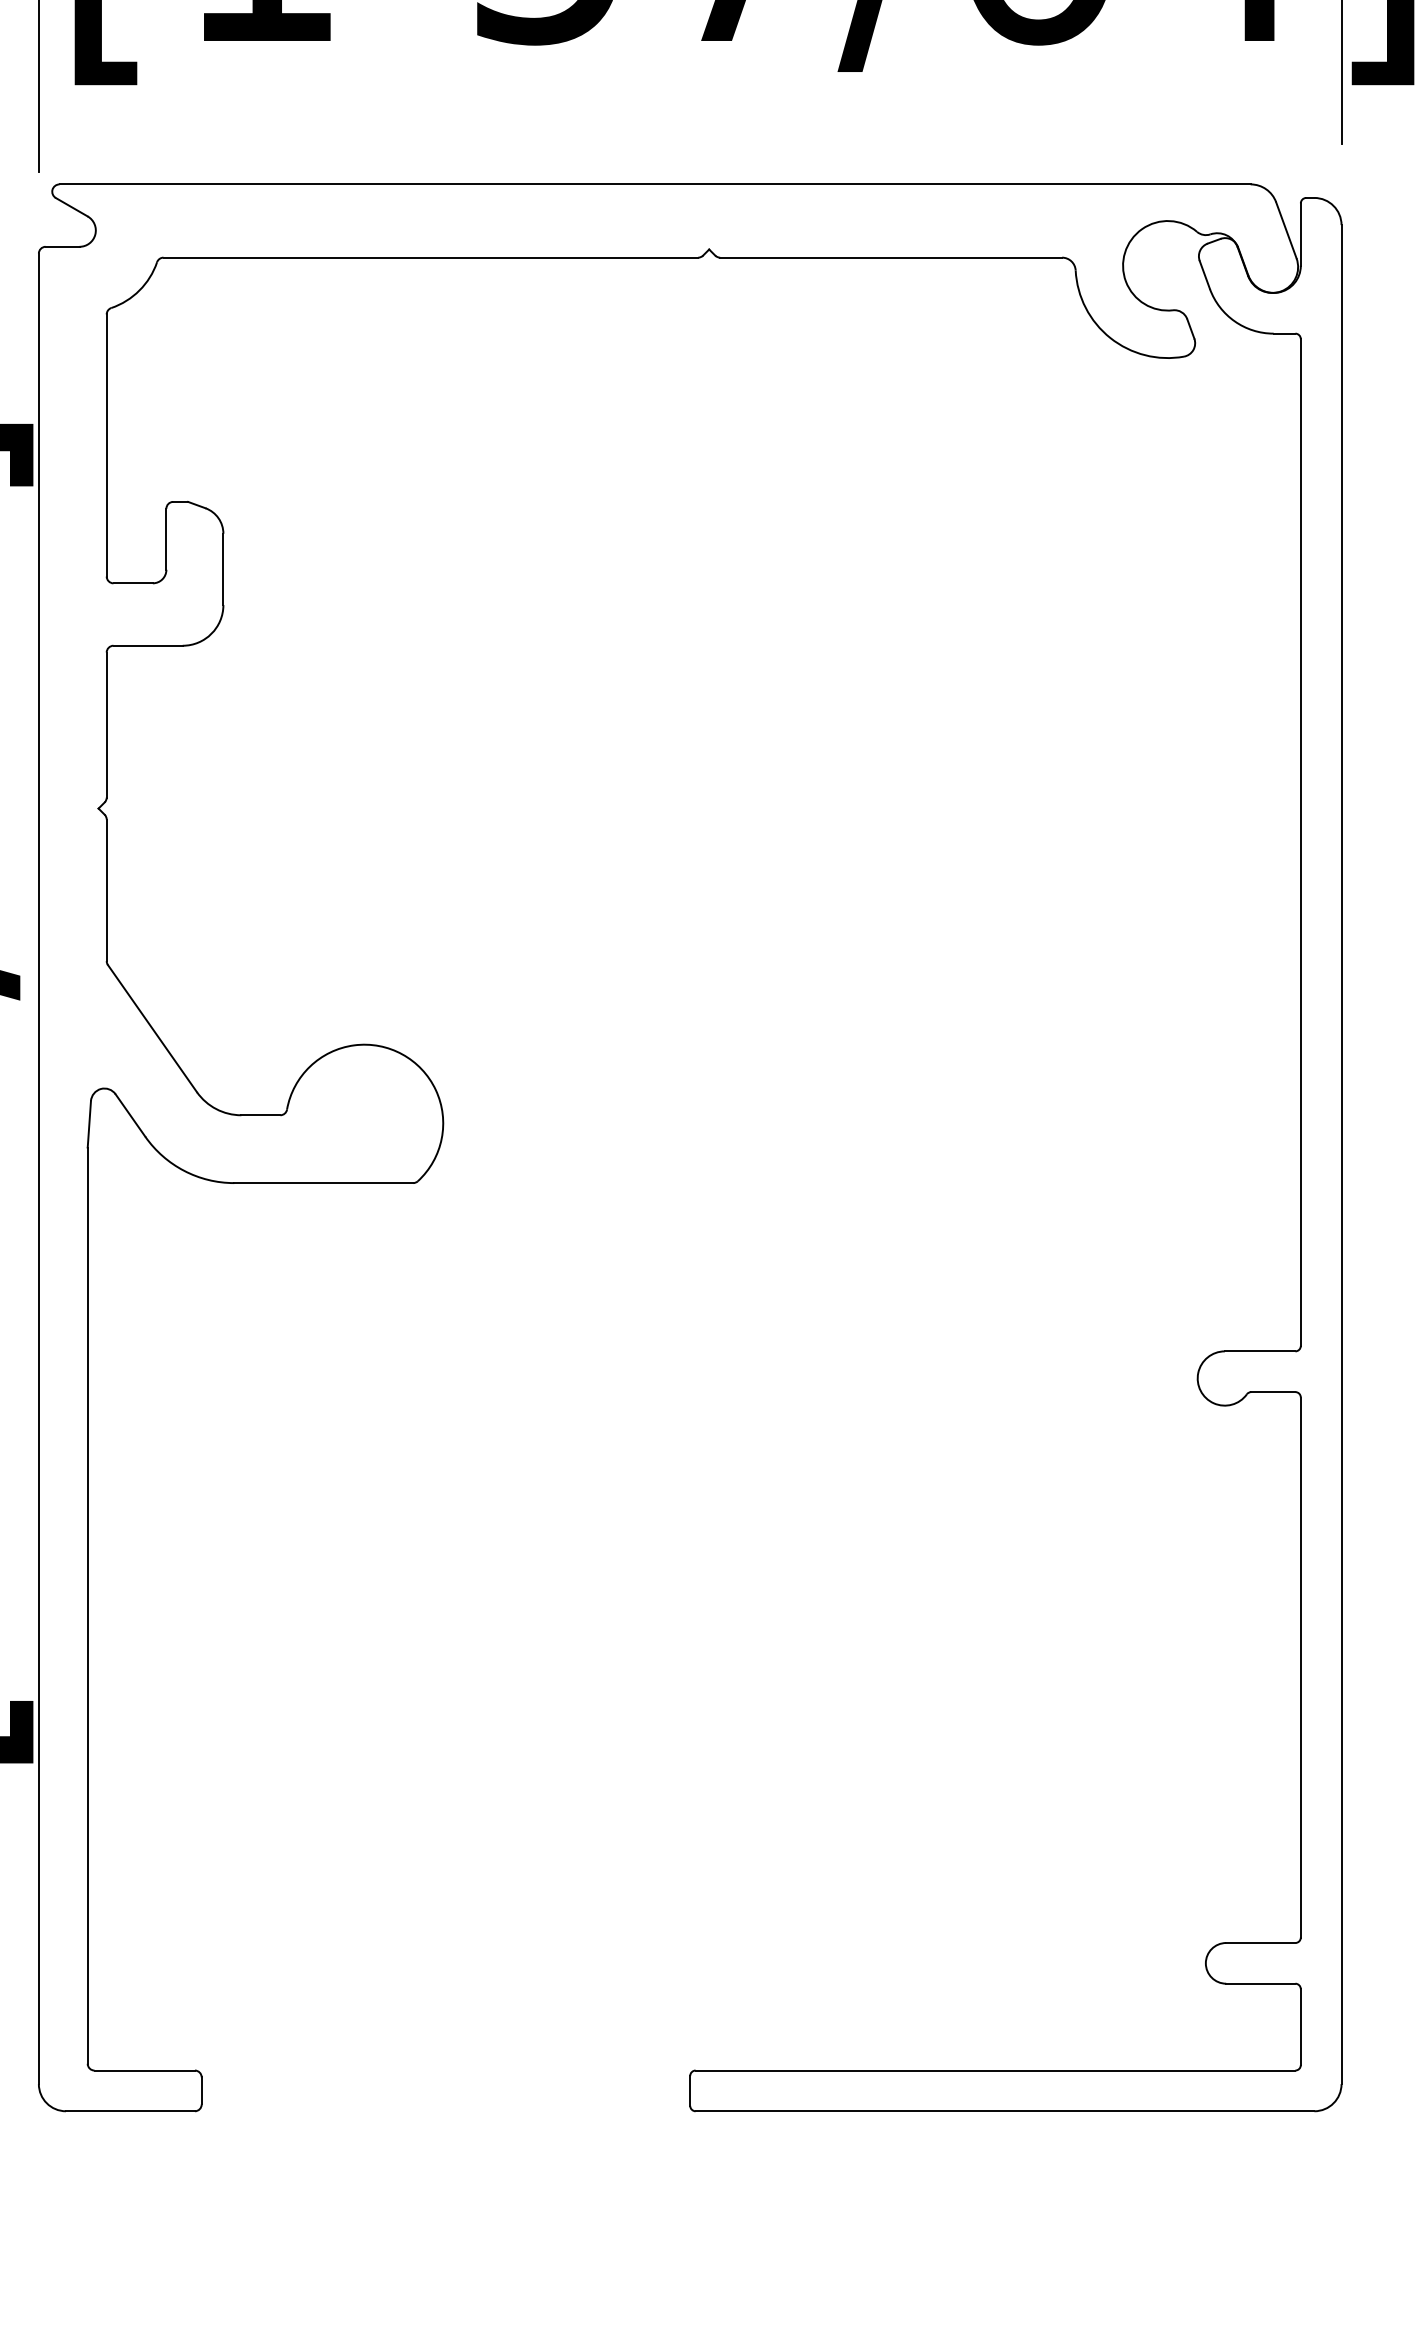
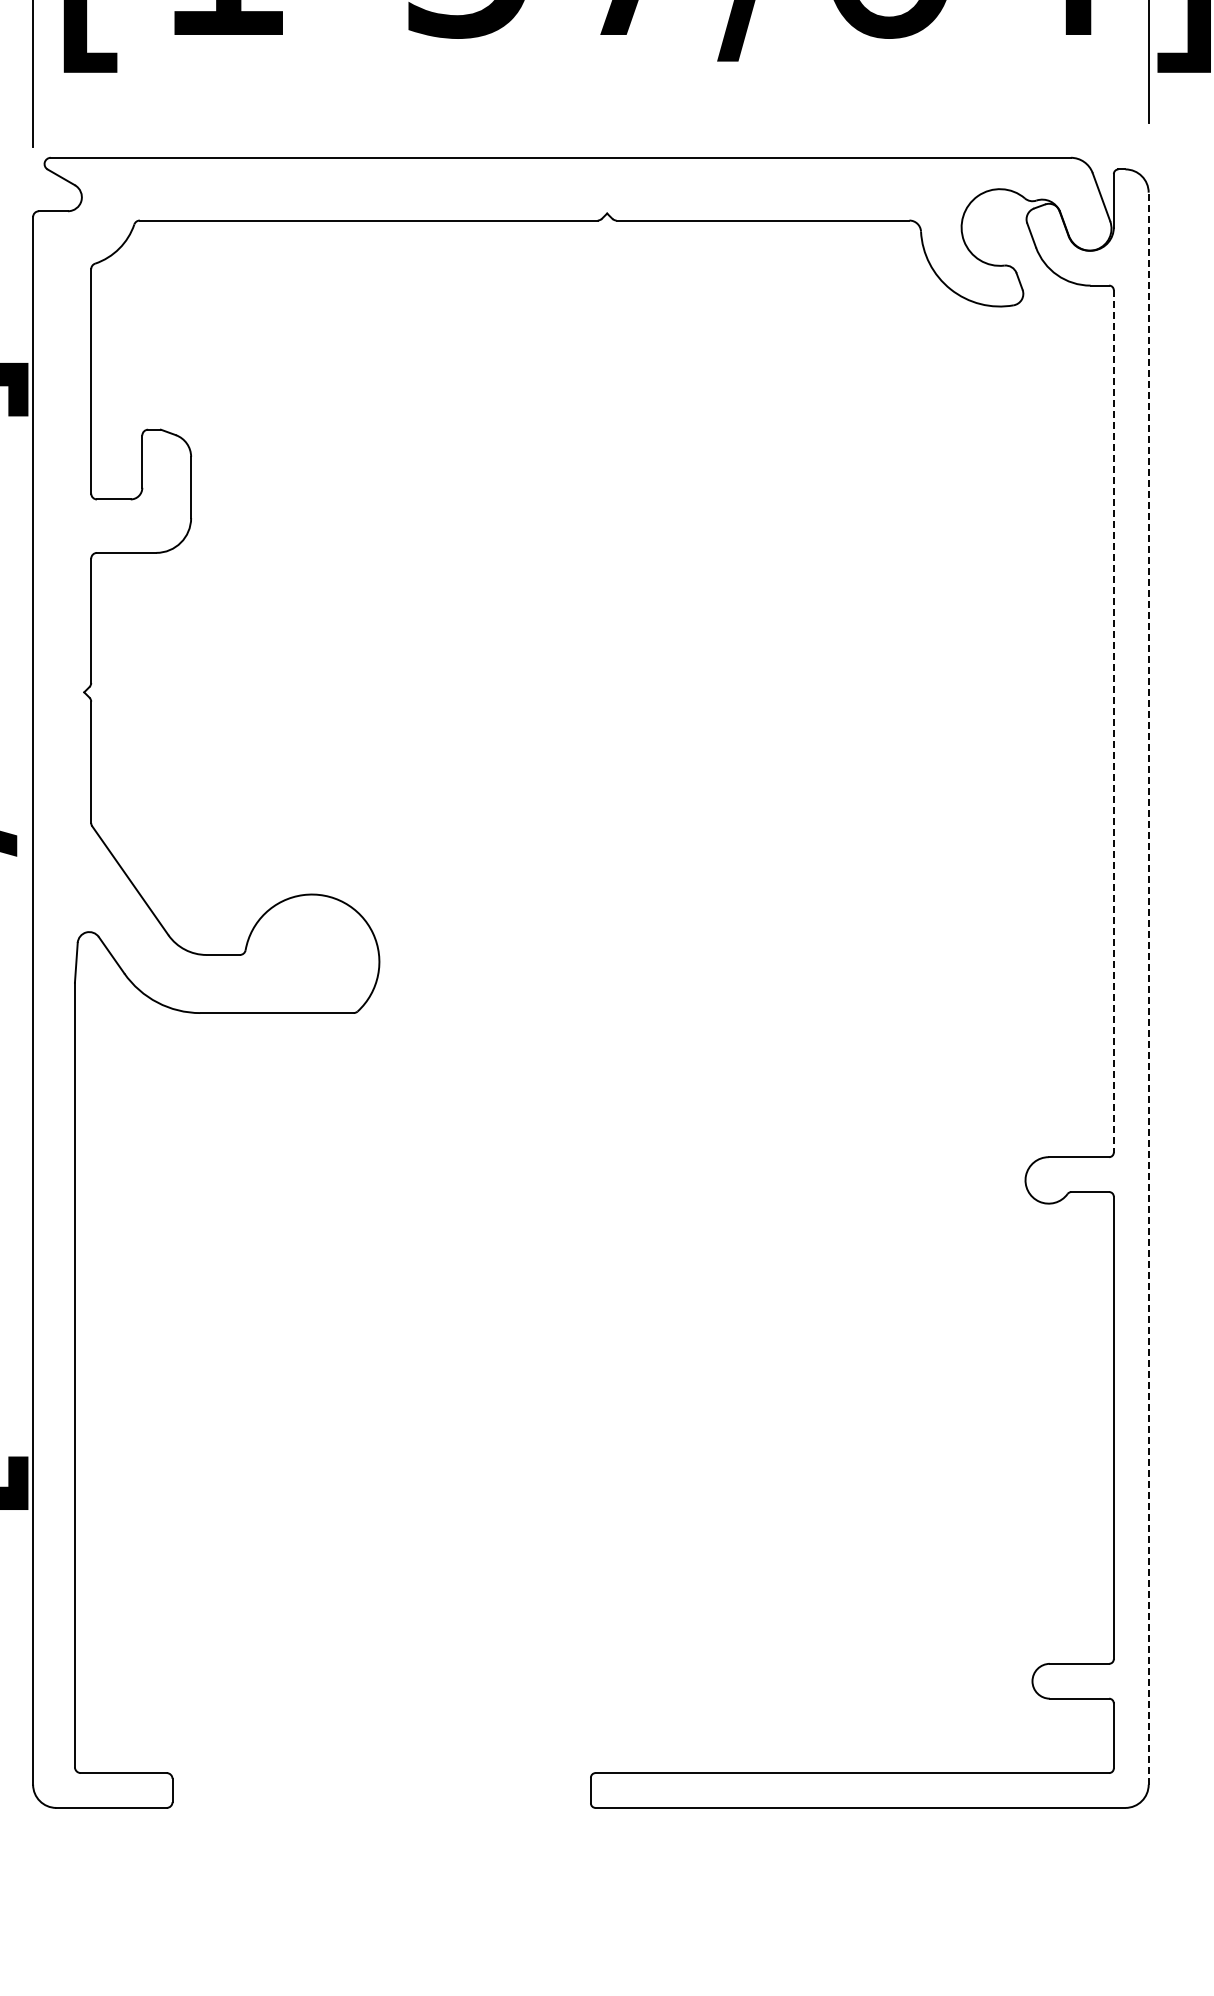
line: (1300, 842) -> (1113, 721), solid -> dashed
line: (1341, 1154) -> (1148, 988), solid -> dashed

